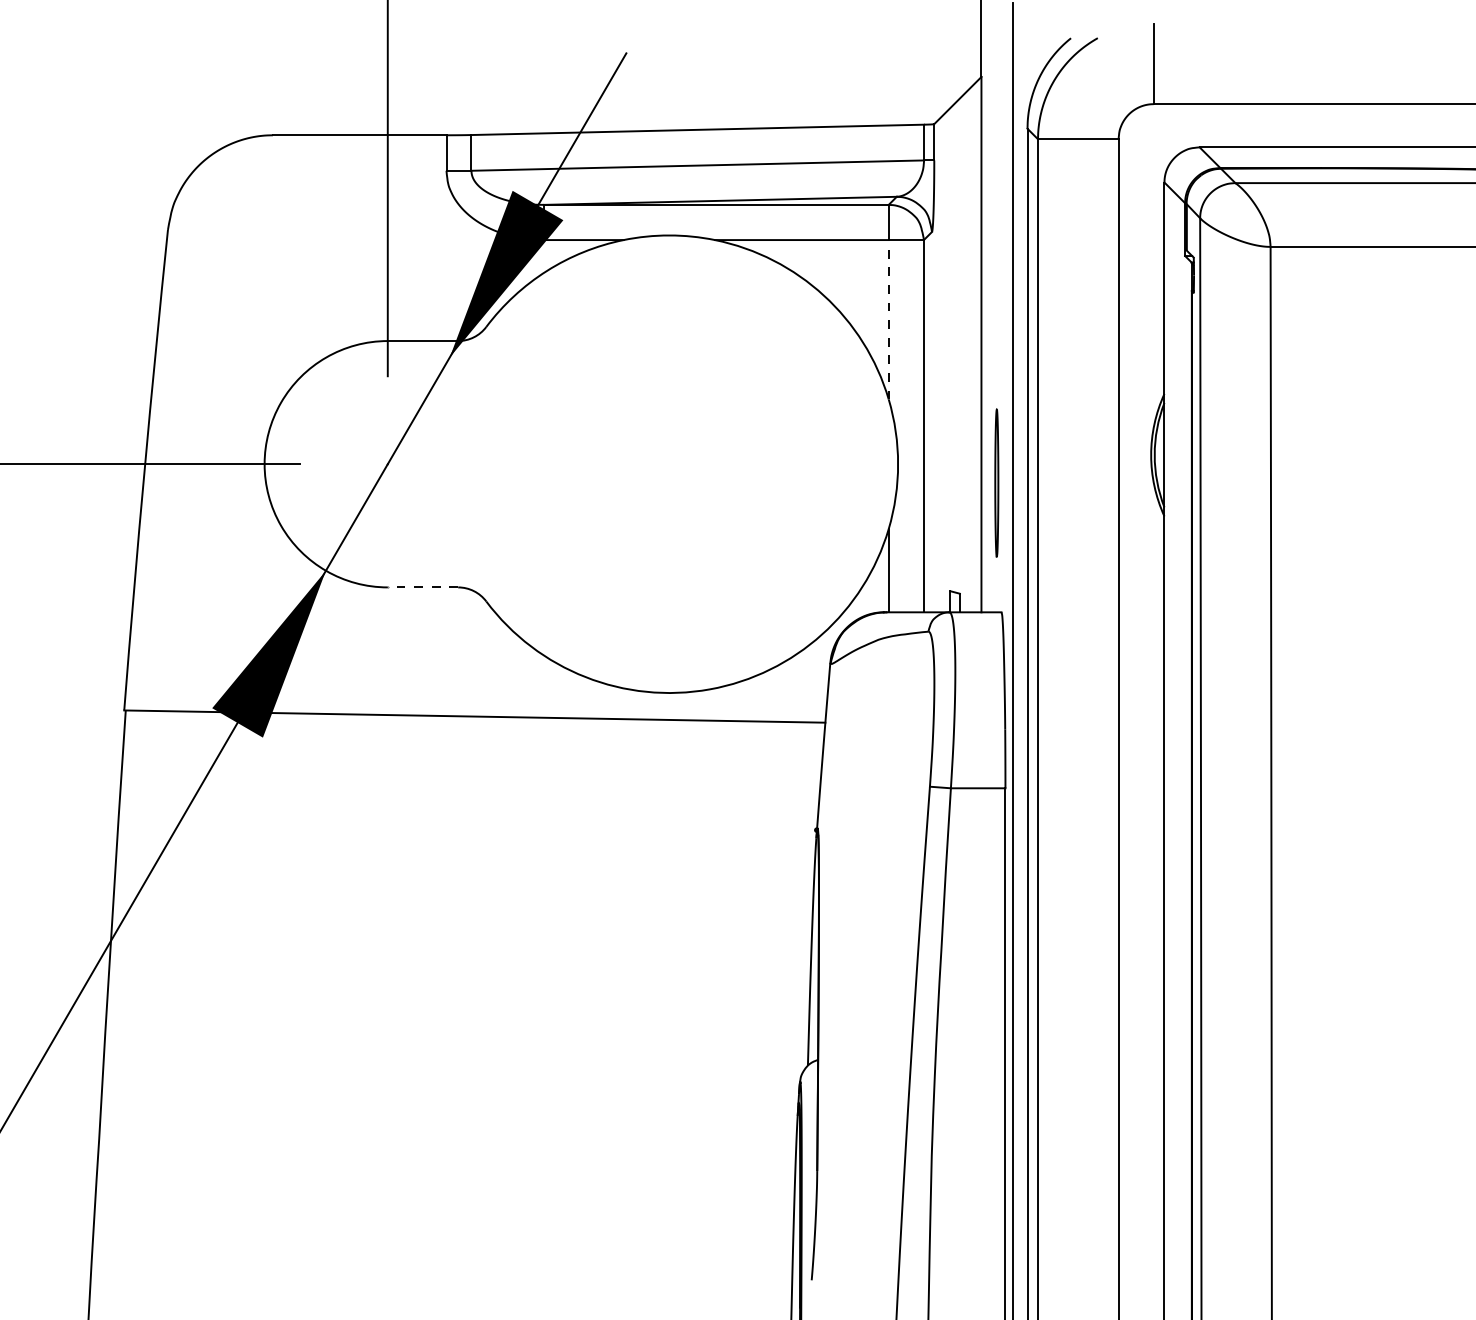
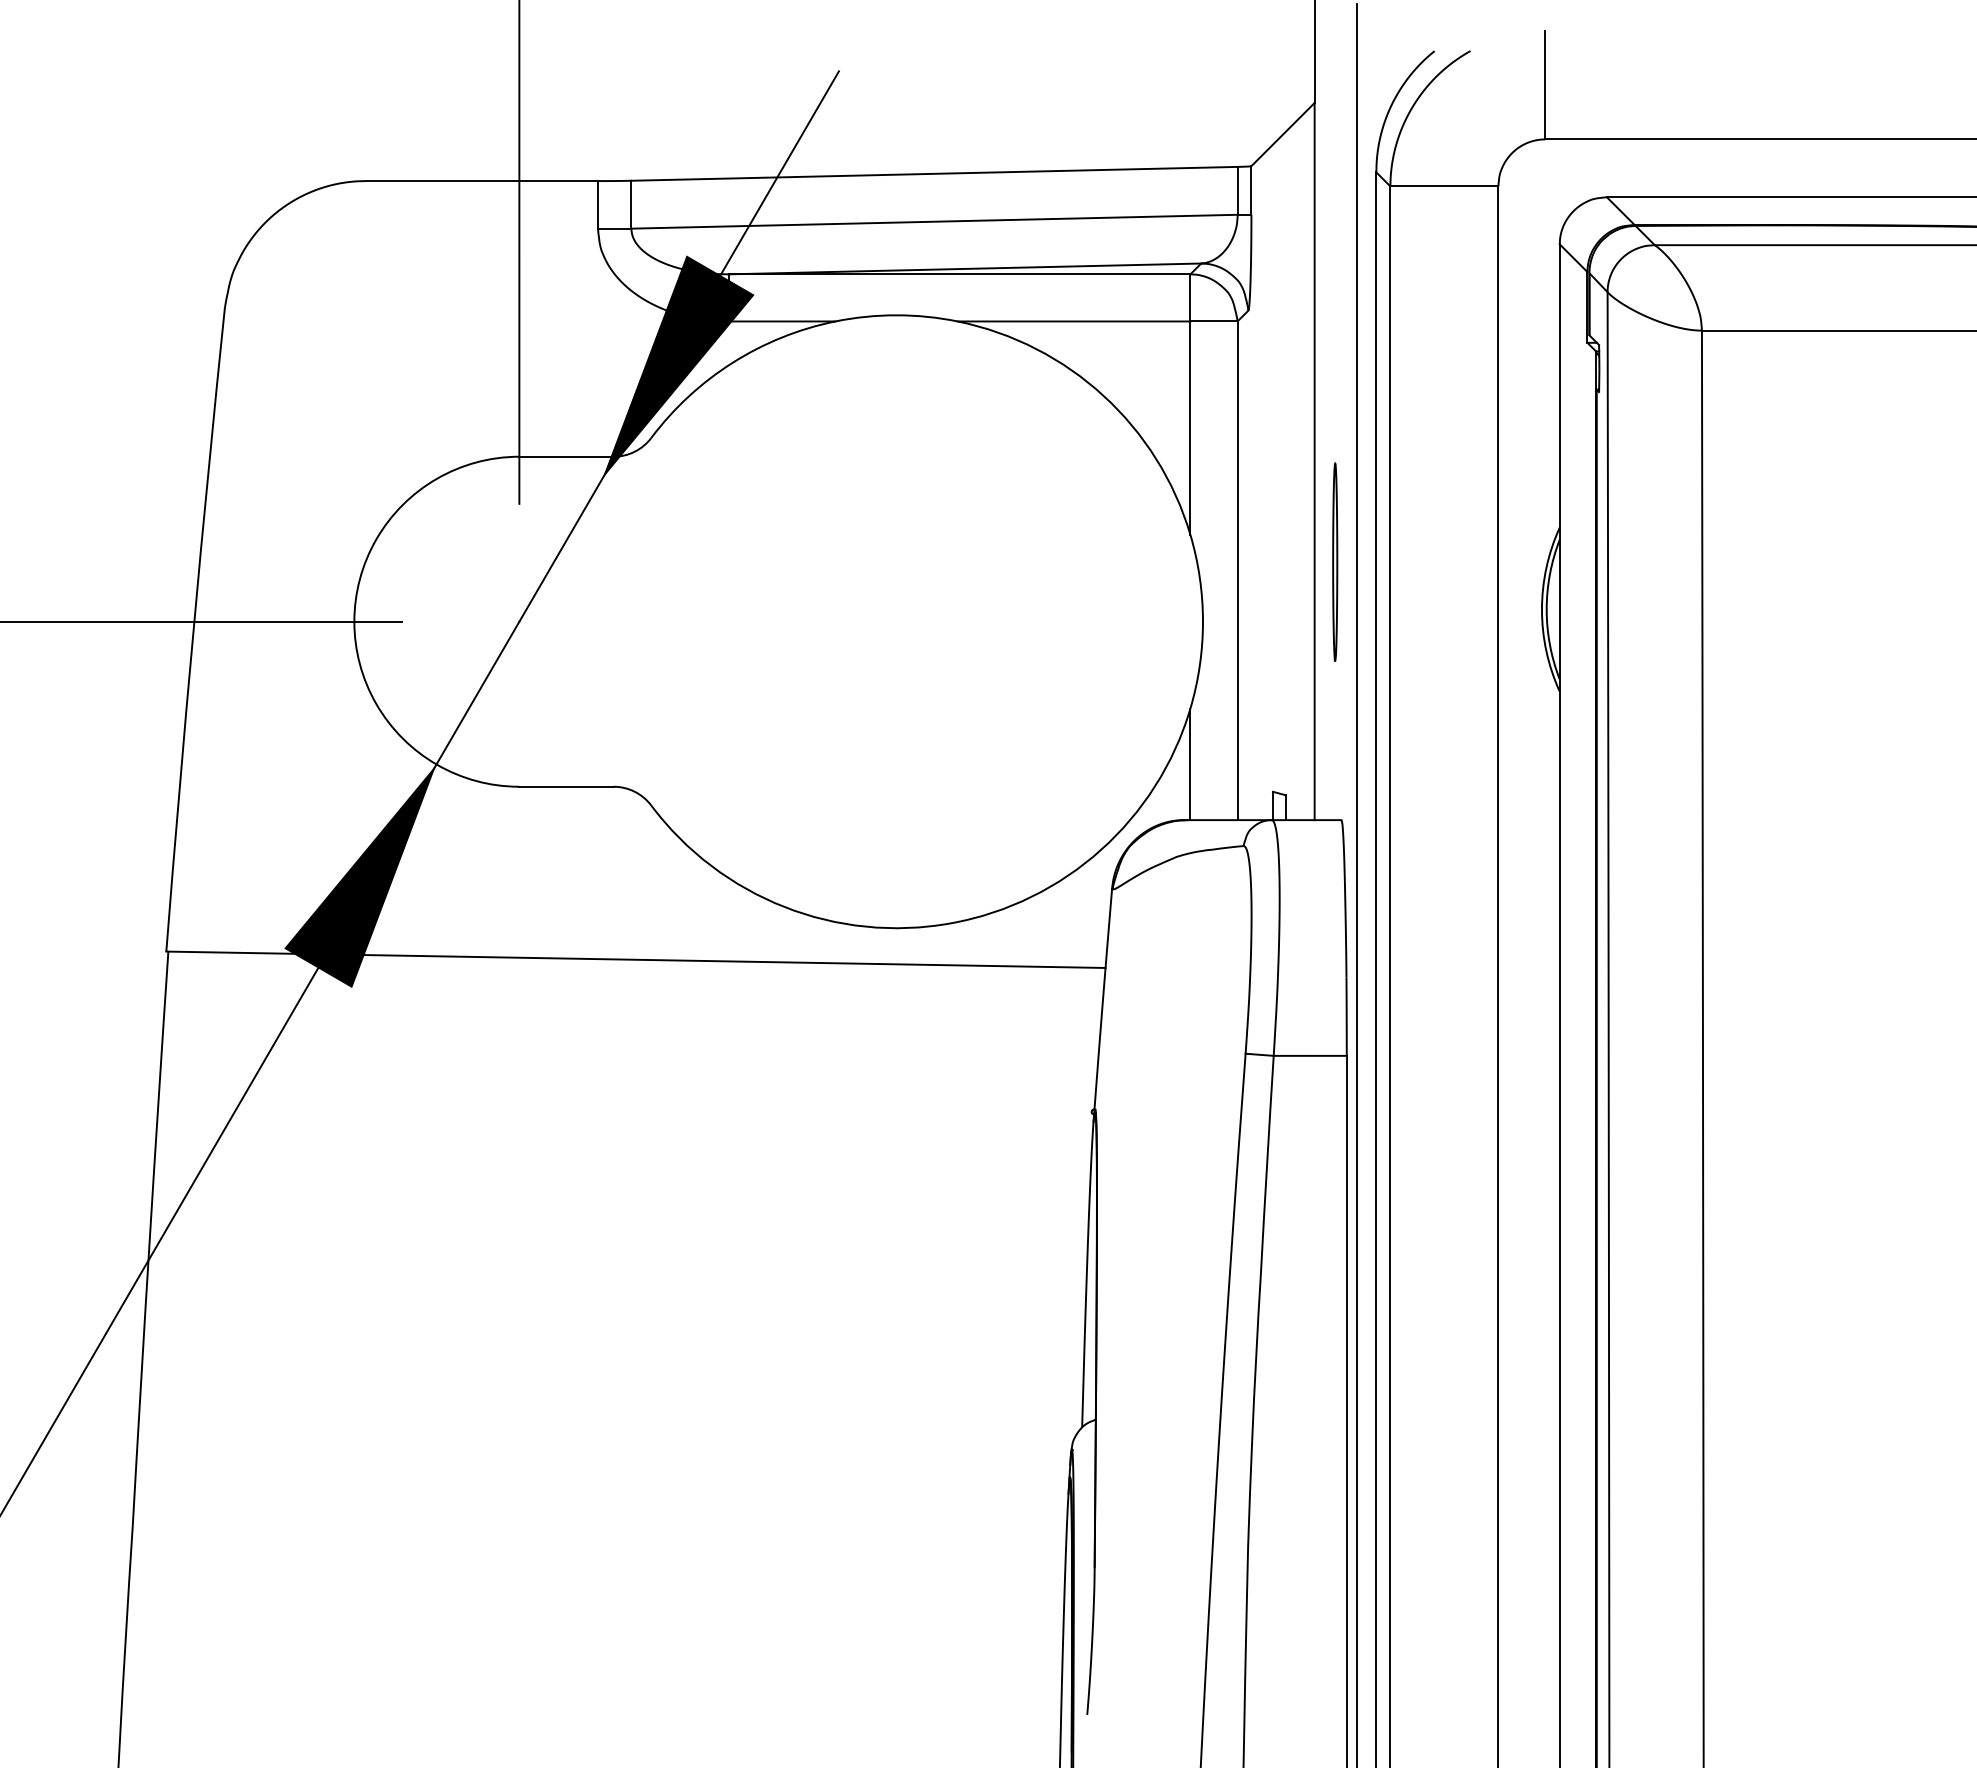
line: (888, 319) -> (1190, 428), dashed -> solid
part: (997, 482) -> (1335, 561), moved
line: (422, 587) -> (566, 786), dashed -> solid

